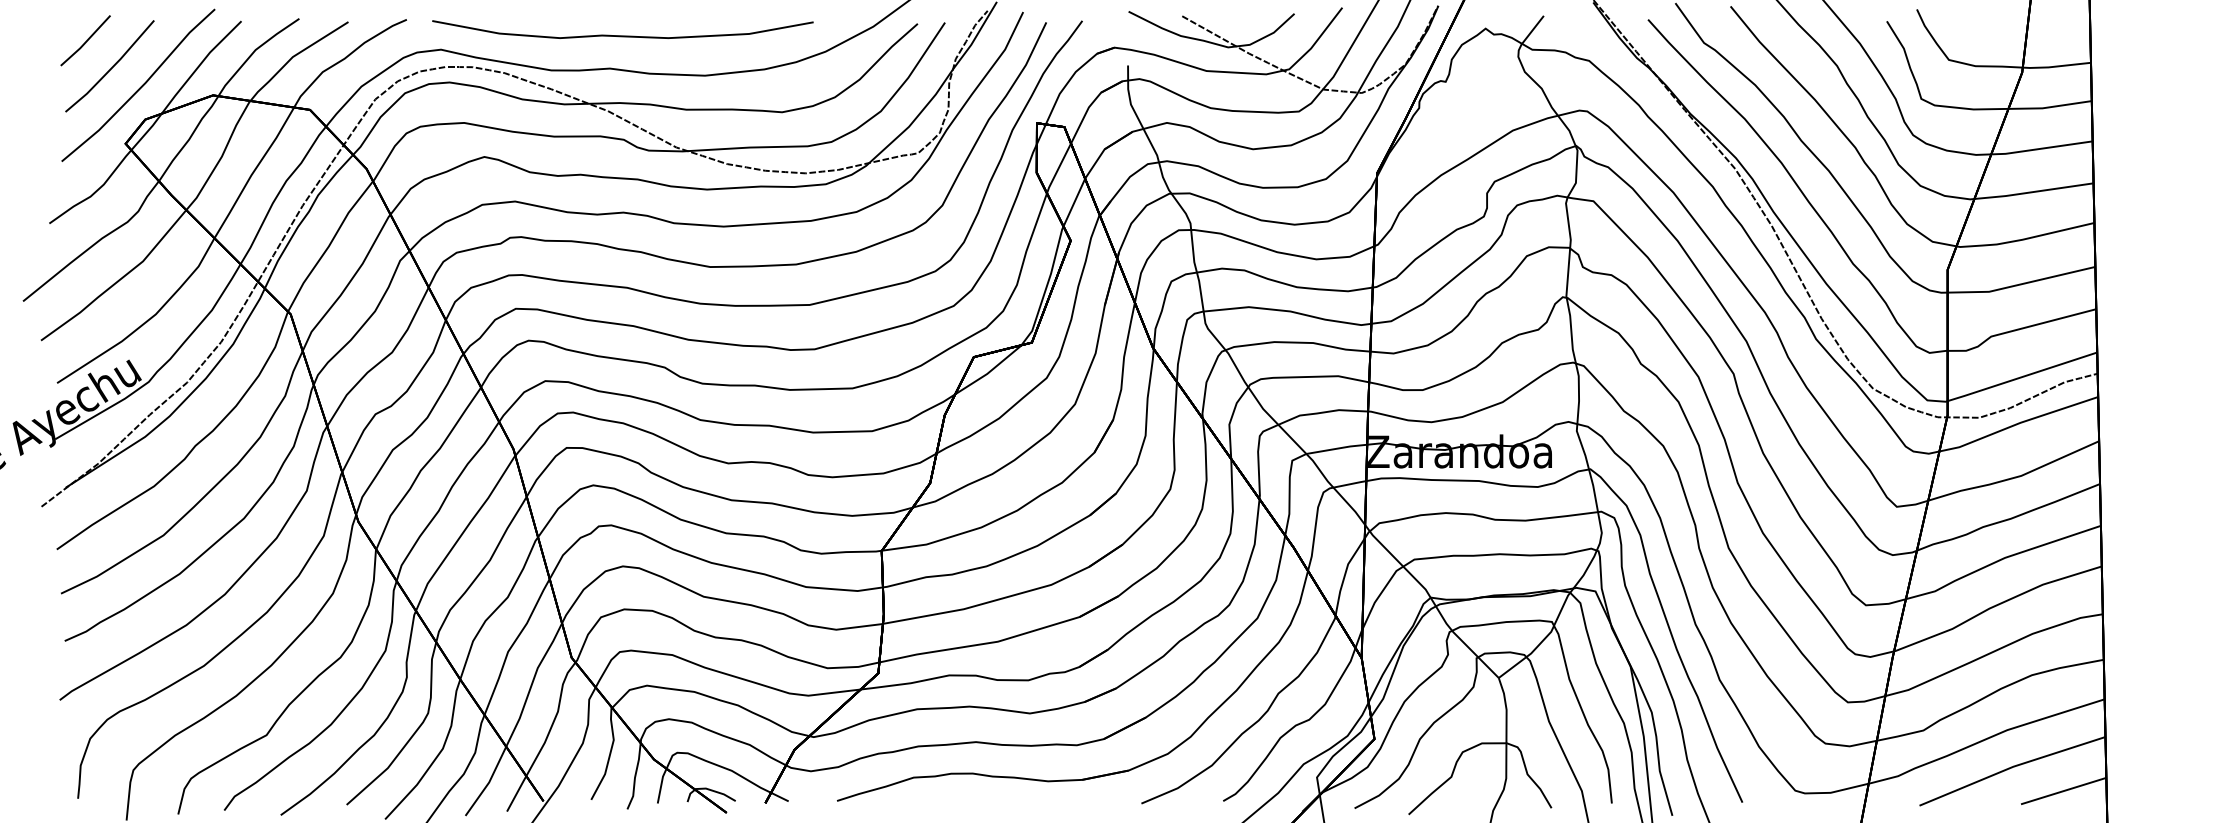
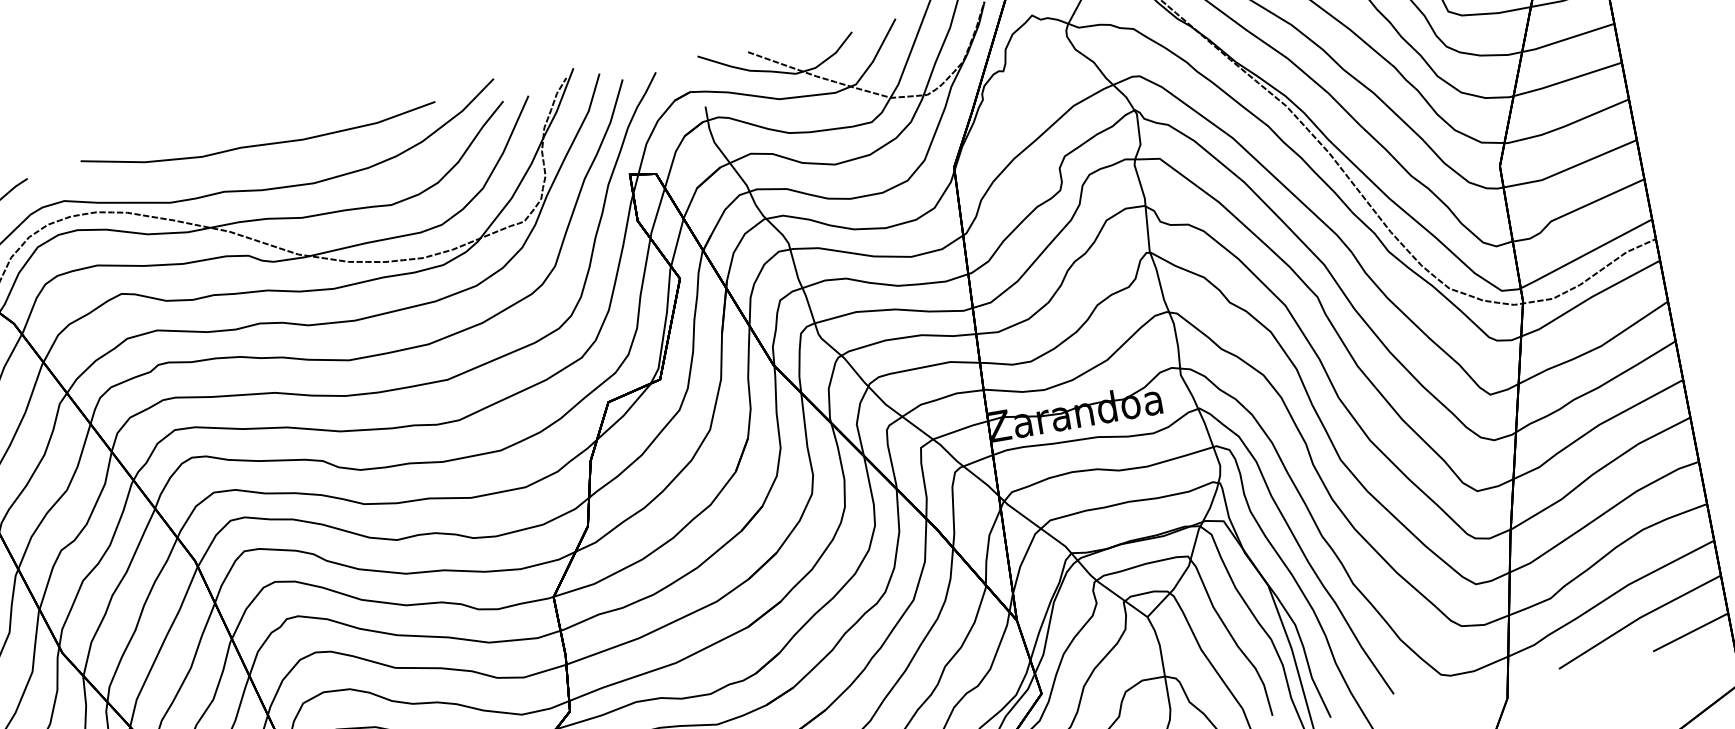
curve: (622, 35) -> (259, 144), moved

